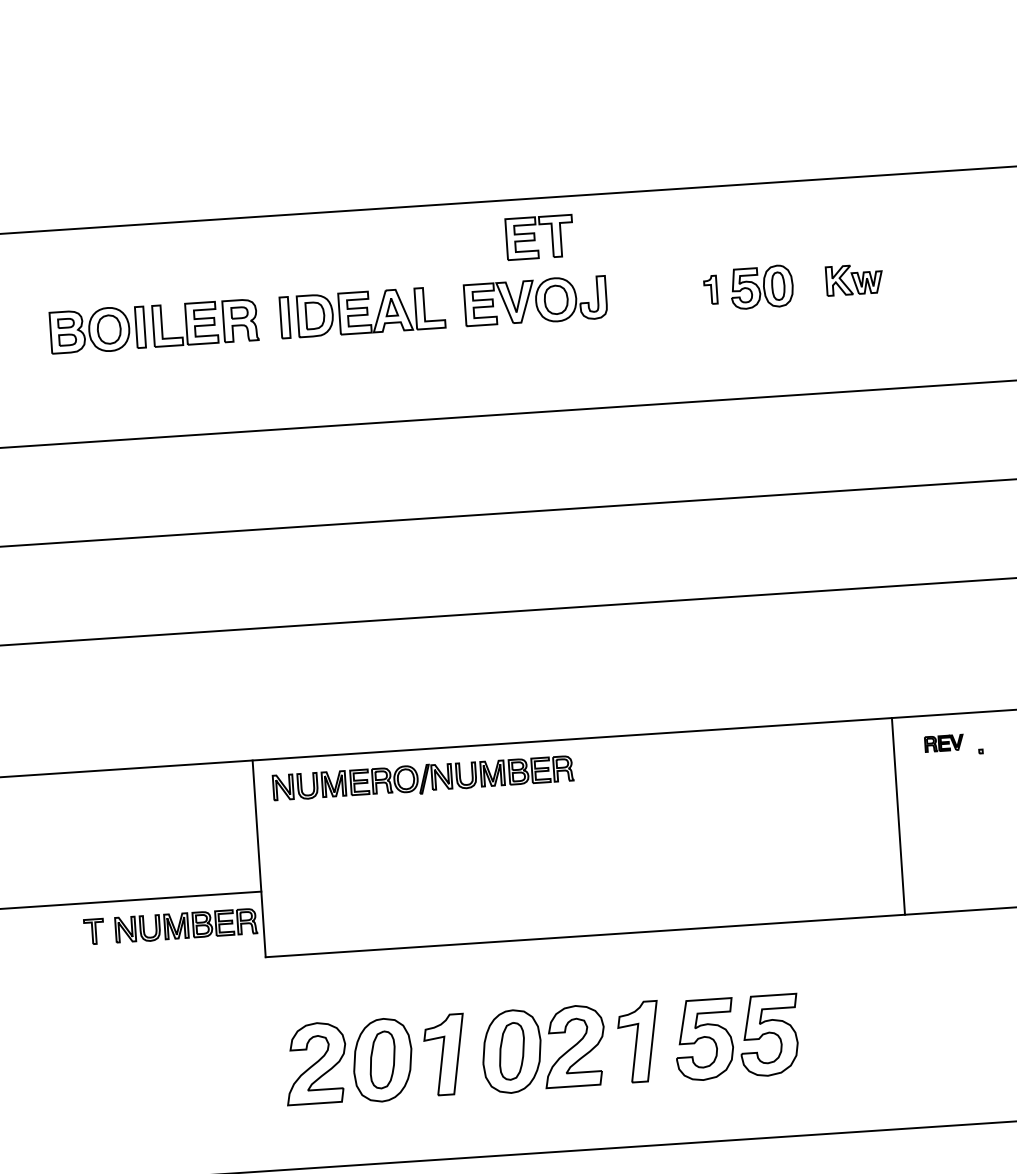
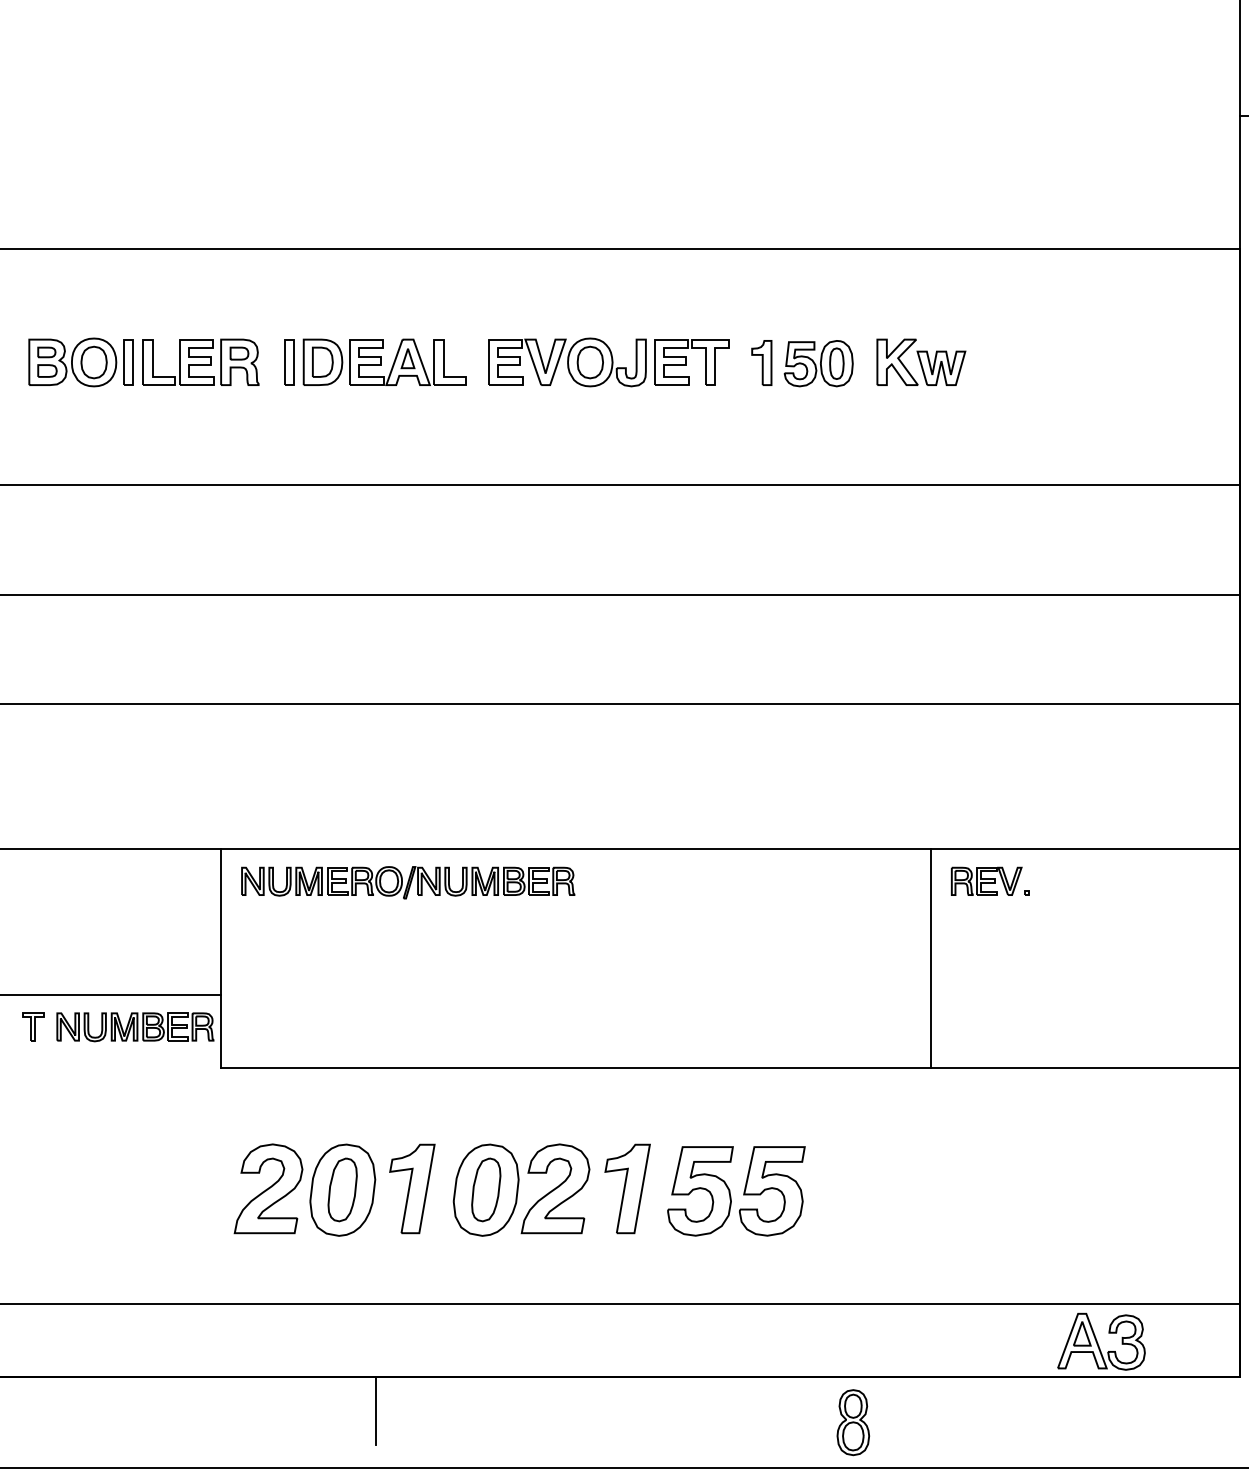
part: (539, 237) -> (691, 362), moved
part: (854, 279) -> (921, 361), size x1.43
part: (710, 289) -> (761, 362), size x1.43
part: (944, 742) -> (986, 880), size x1.67

